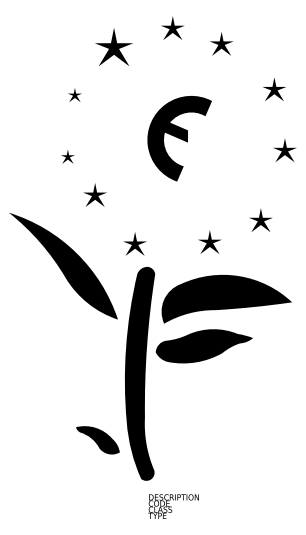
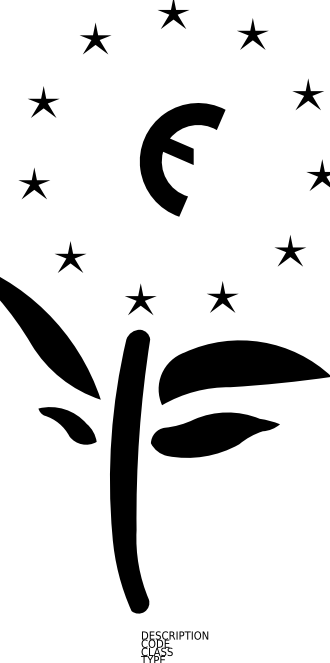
part: (221, 43) -> (252, 33), moved
part: (113, 47) -> (94, 38), size x0.62
part: (74, 94) -> (43, 101), size x1.67
part: (67, 156) -> (33, 183), size x1.67
part: (94, 194) -> (69, 256), moved
part: (260, 219) -> (289, 249), moved
part: (134, 243) -> (139, 298), moved
part: (97, 440) -> (66, 426), moved

